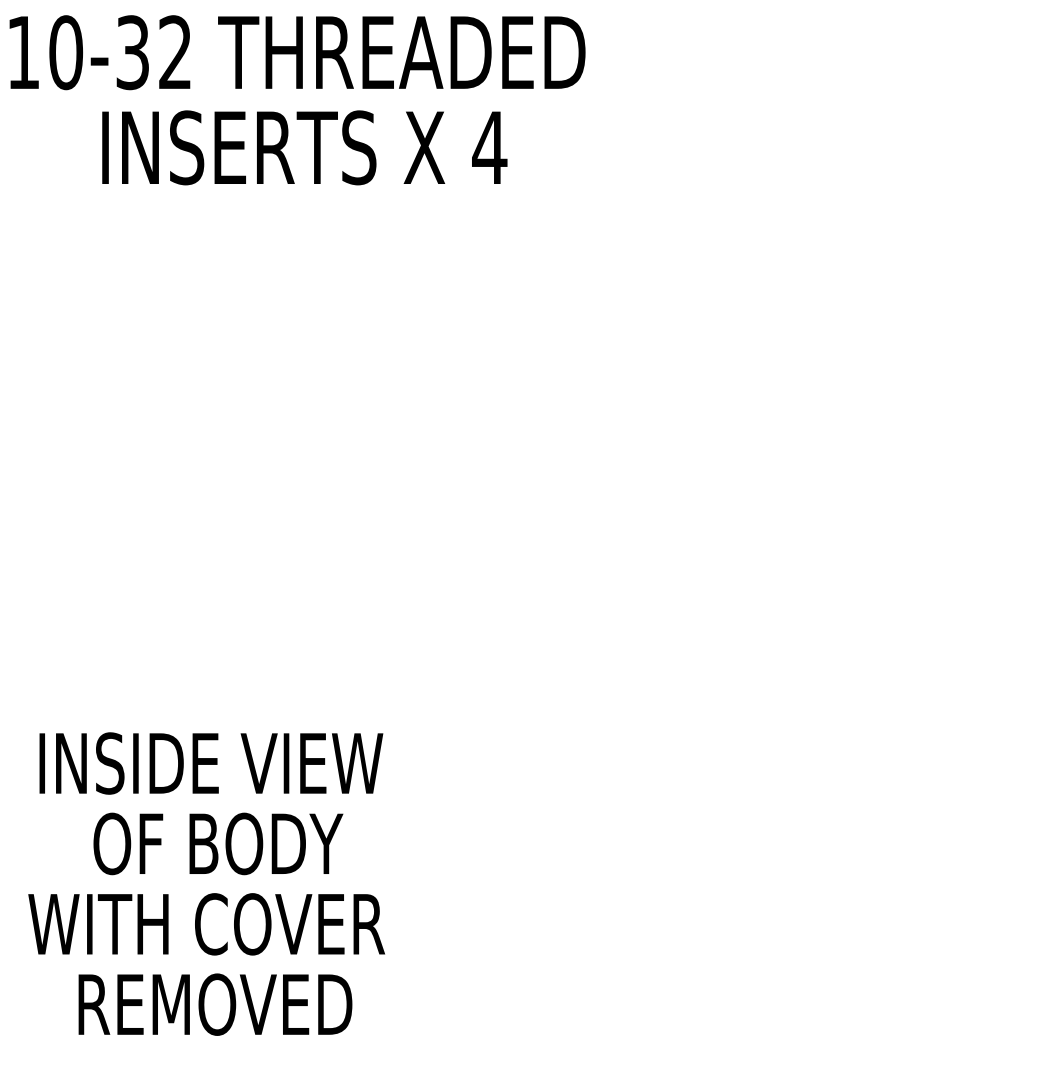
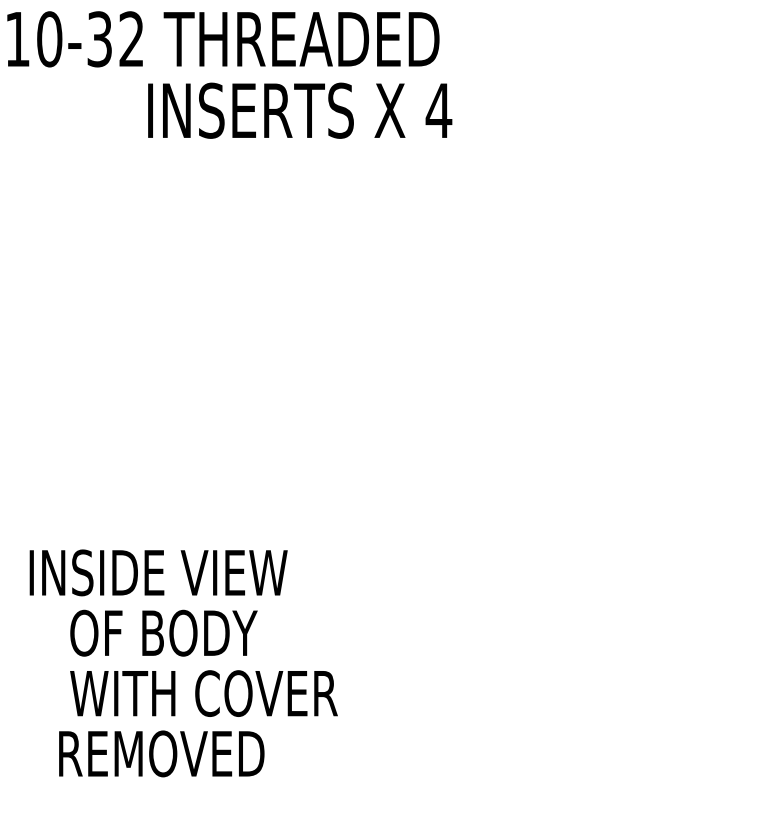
text: (304, 147) -> (299, 110), moved
text: (206, 924) -> (203, 693), moved

